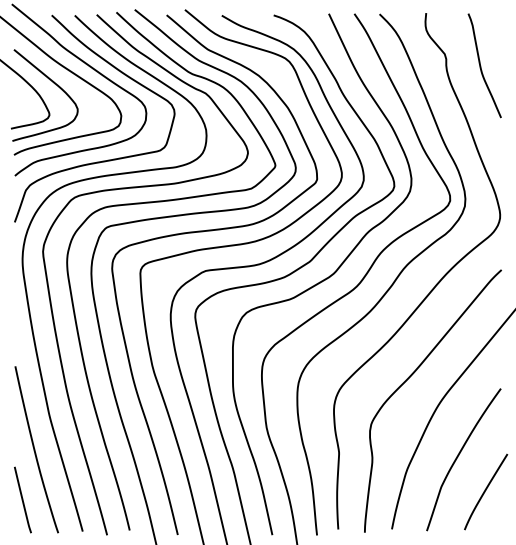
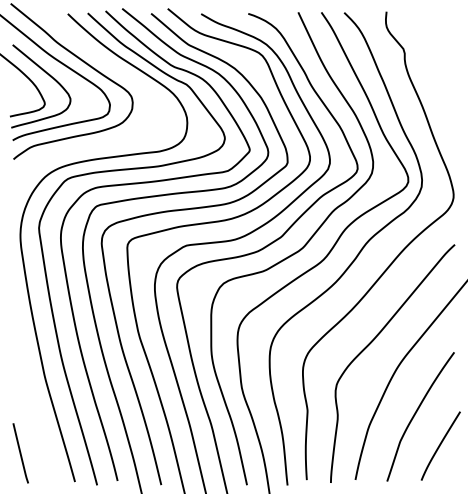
curve: (481, 65) -> (436, 59), removed
curve: (102, 160) -> (92, 145), removed
curve: (35, 449) -> (32, 407), removed

